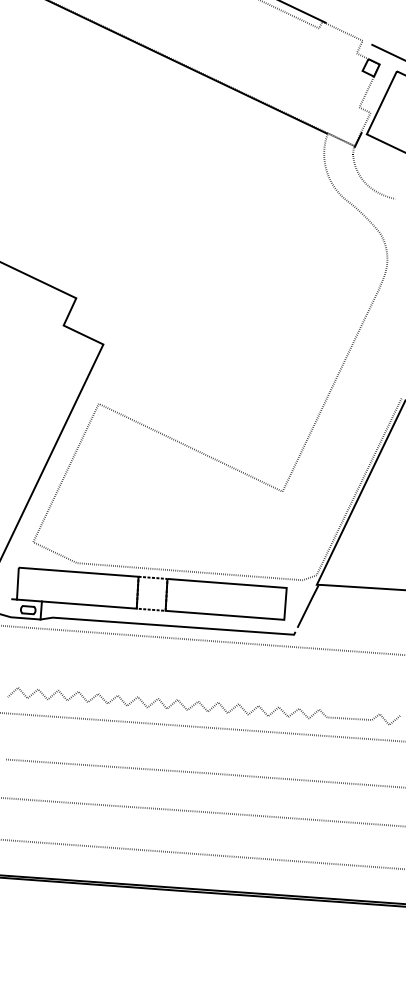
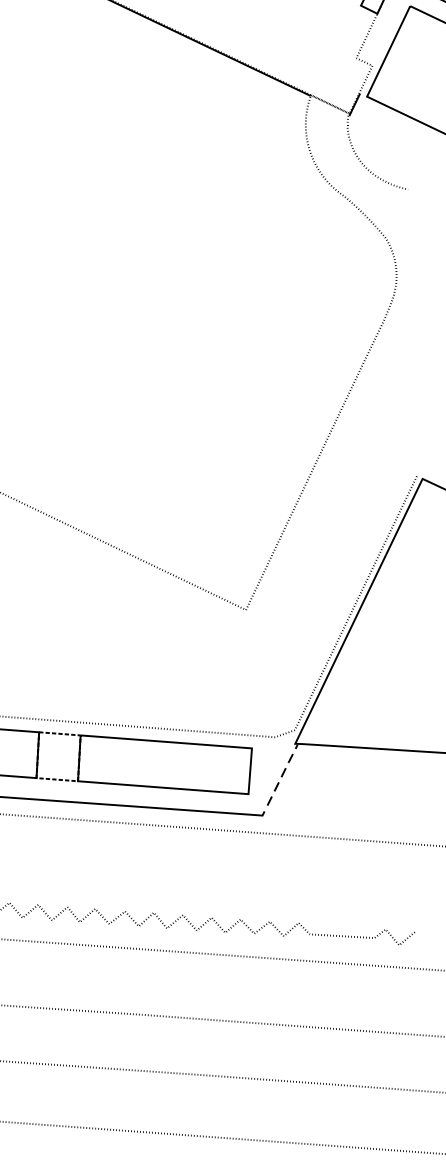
line: (308, 605) -> (283, 773), solid -> dashed

